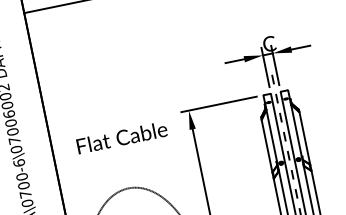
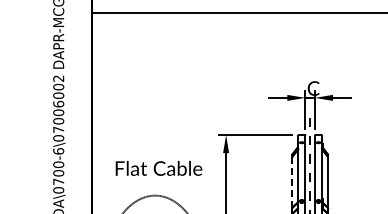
text: (121, 137) -> (158, 168), moved
line: (266, 146) -> (291, 183), solid -> dashed

